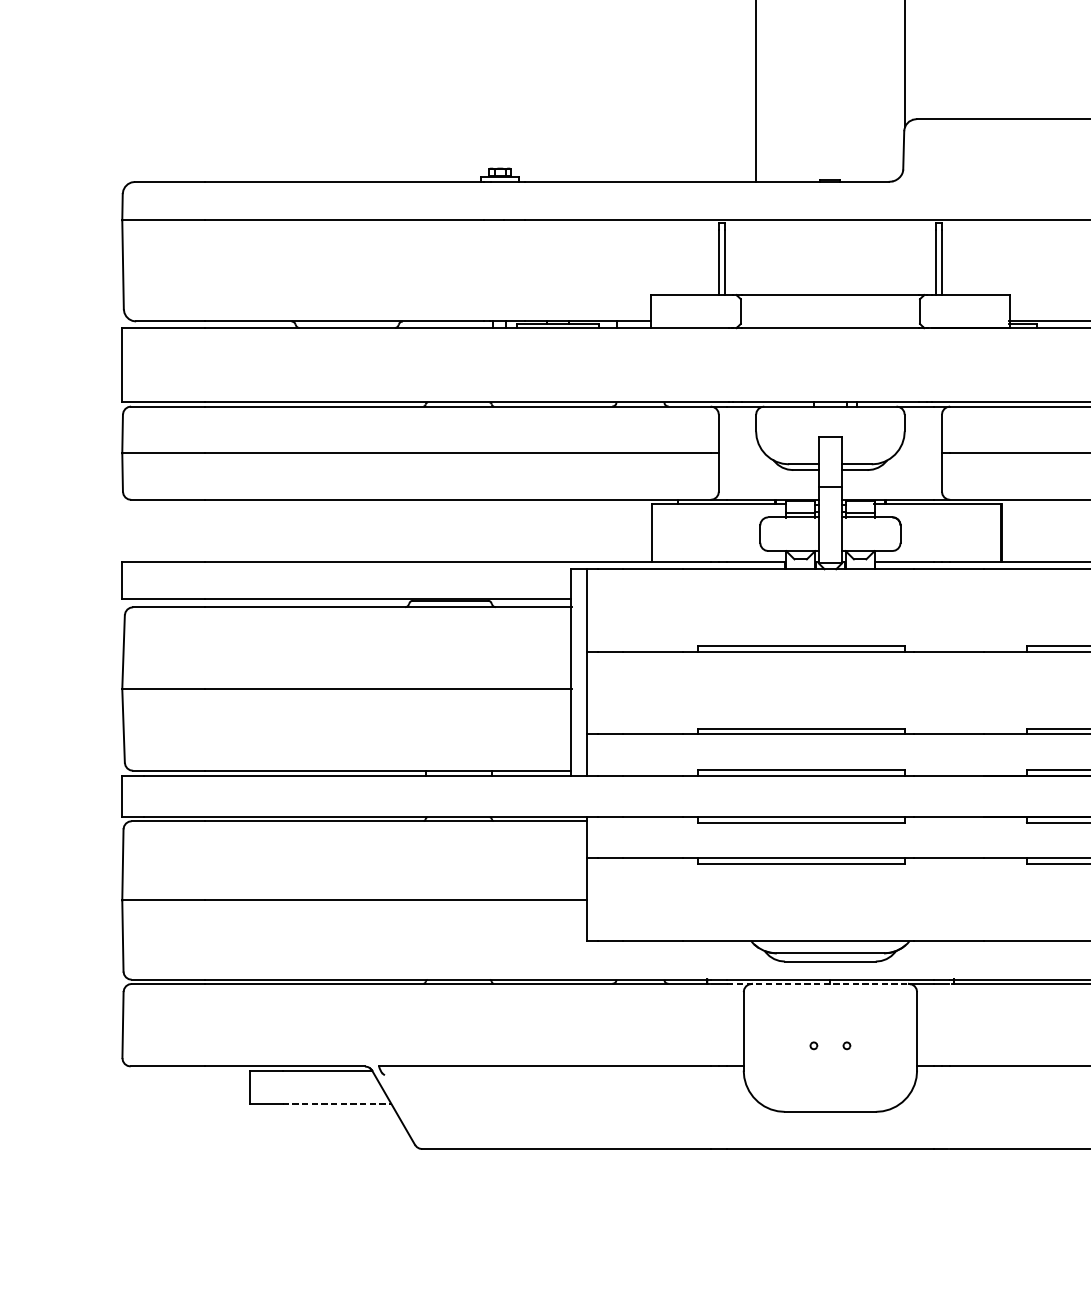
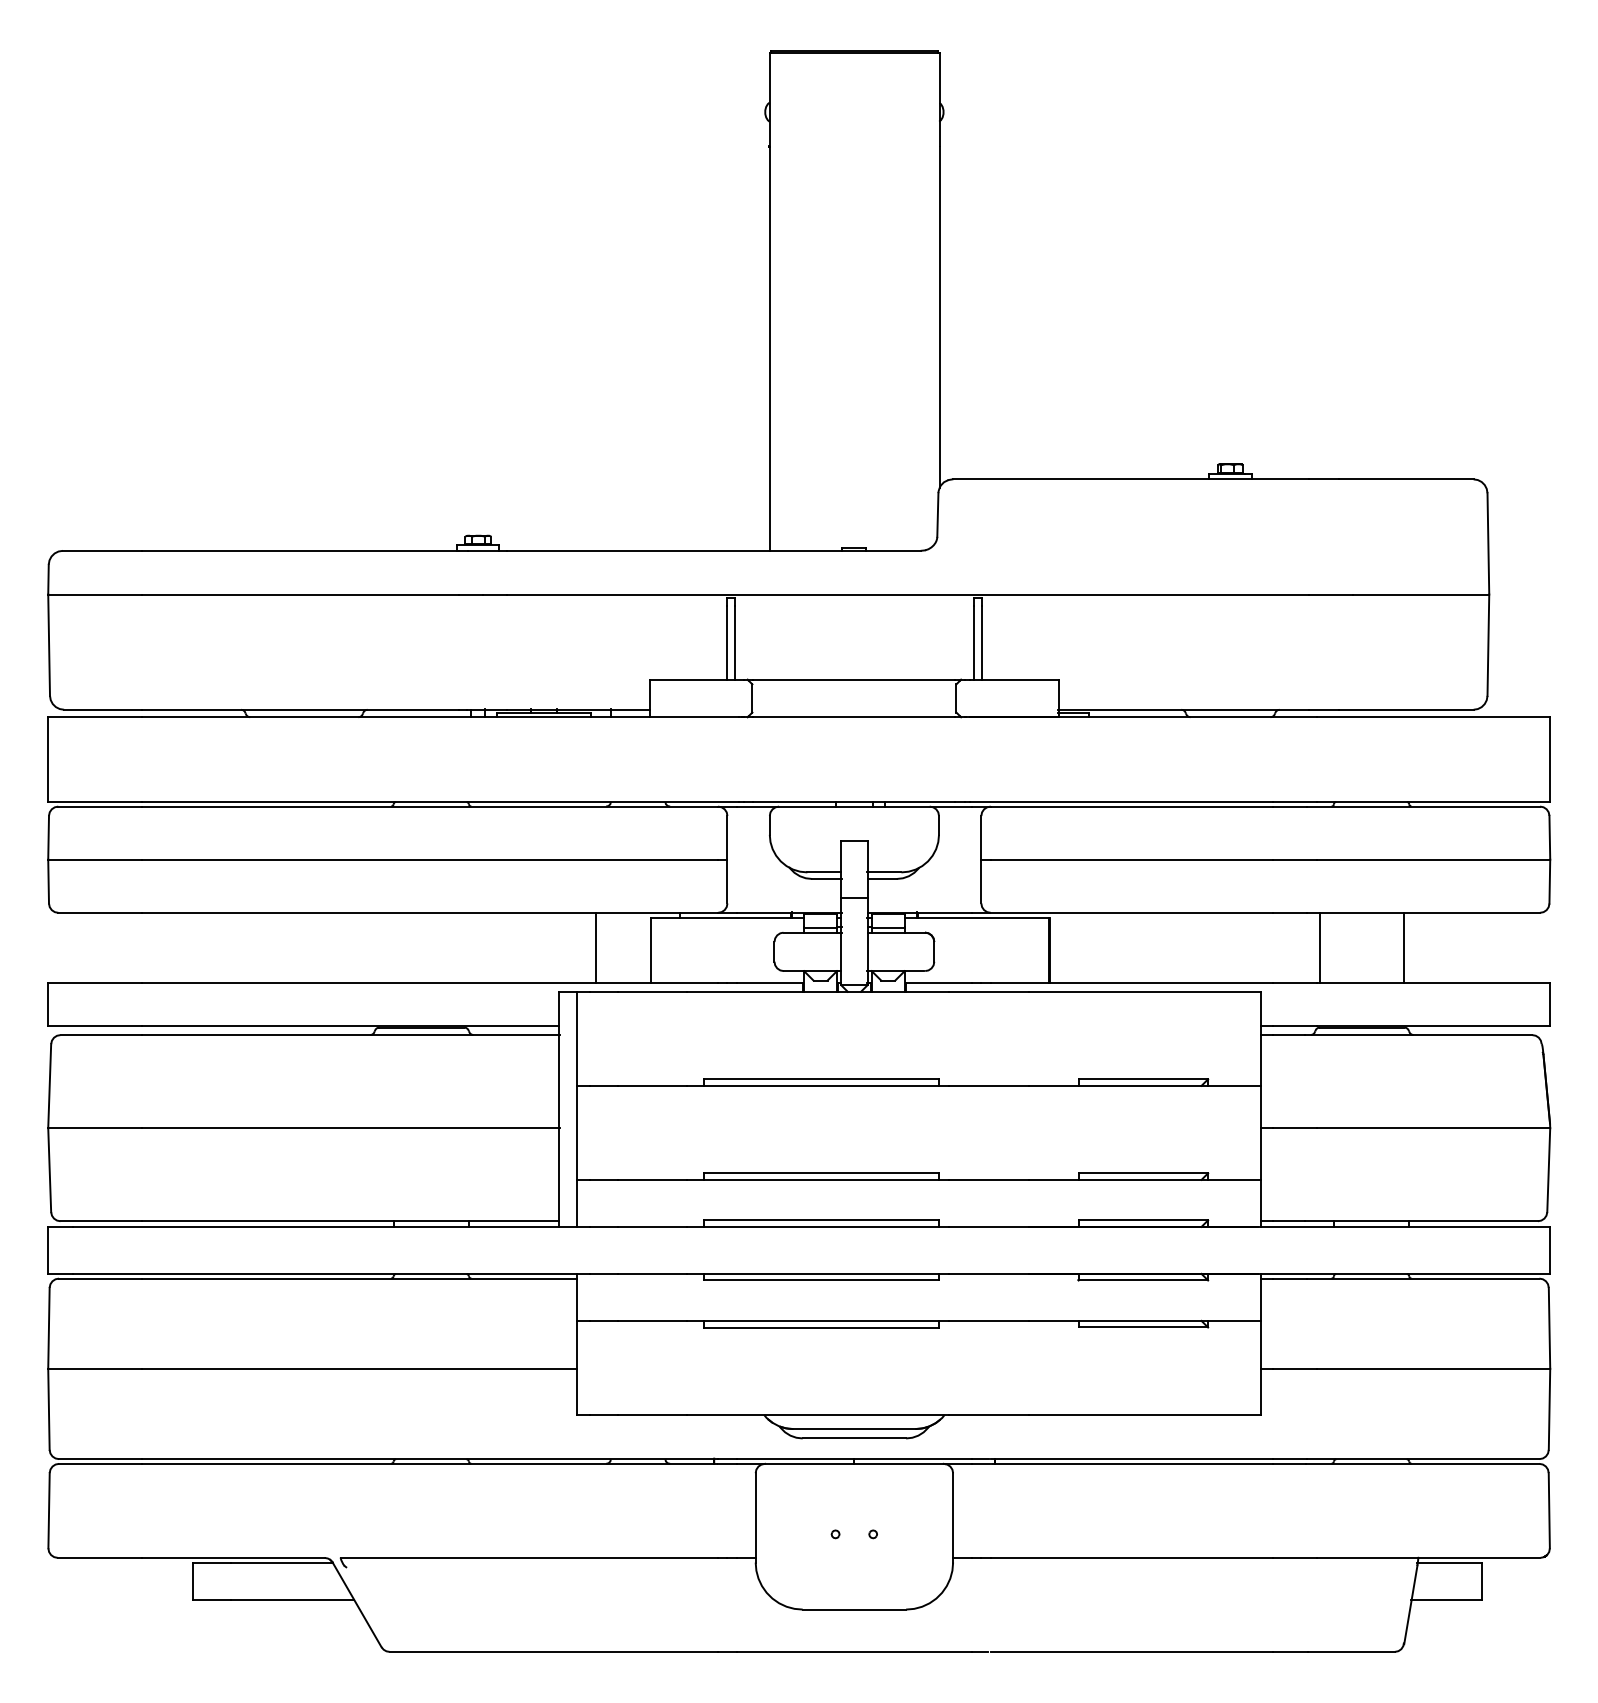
line: (603, 530) -> (595, 947), added
line: (818, 983) -> (840, 1463), dashed -> solid
line: (336, 1103) -> (292, 1600), dashed -> solid

